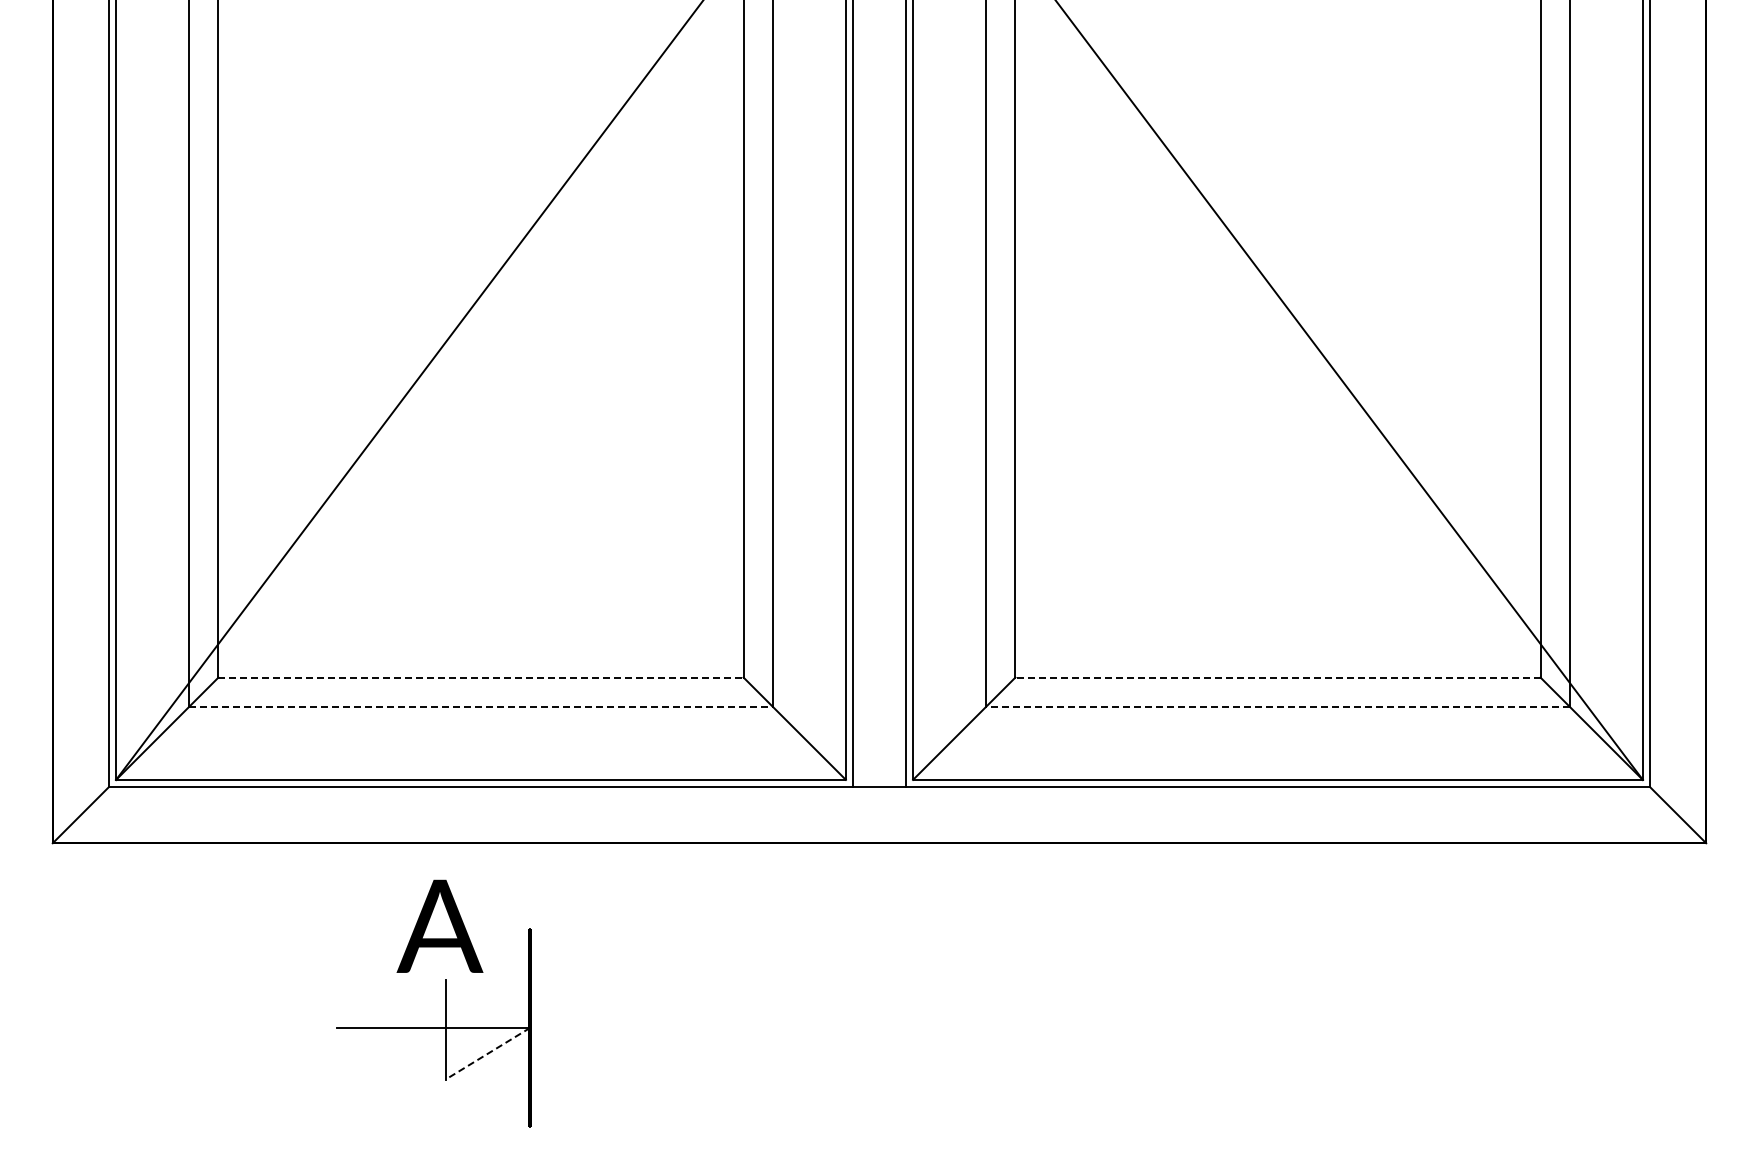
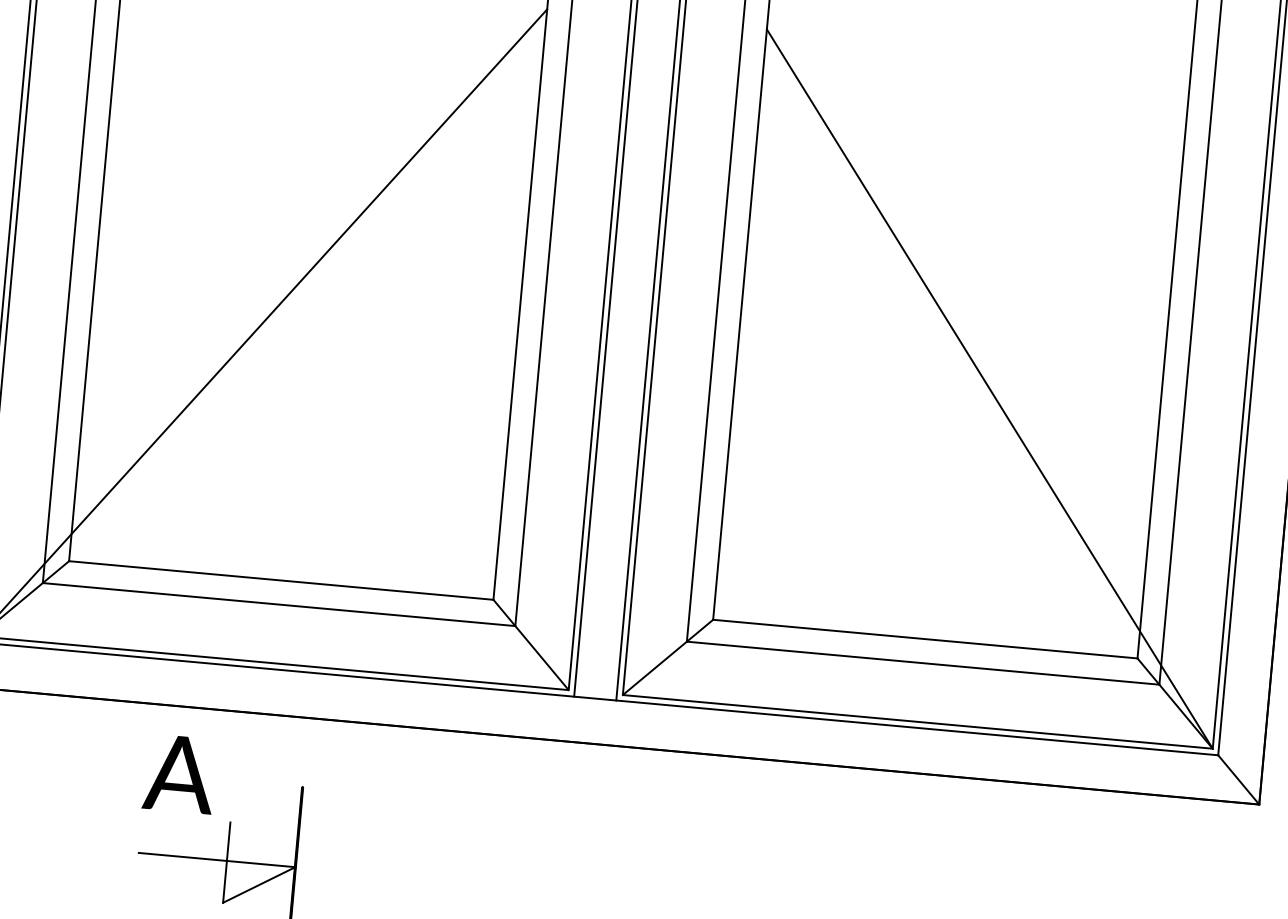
line: (481, 677) -> (281, 580), dashed -> solid
line: (1277, 677) -> (924, 639), dashed -> solid
line: (481, 707) -> (279, 604), dashed -> solid
line: (1277, 707) -> (922, 663), dashed -> solid
text: (439, 925) -> (179, 773), moved
line: (487, 1053) -> (258, 884), dashed -> solid

